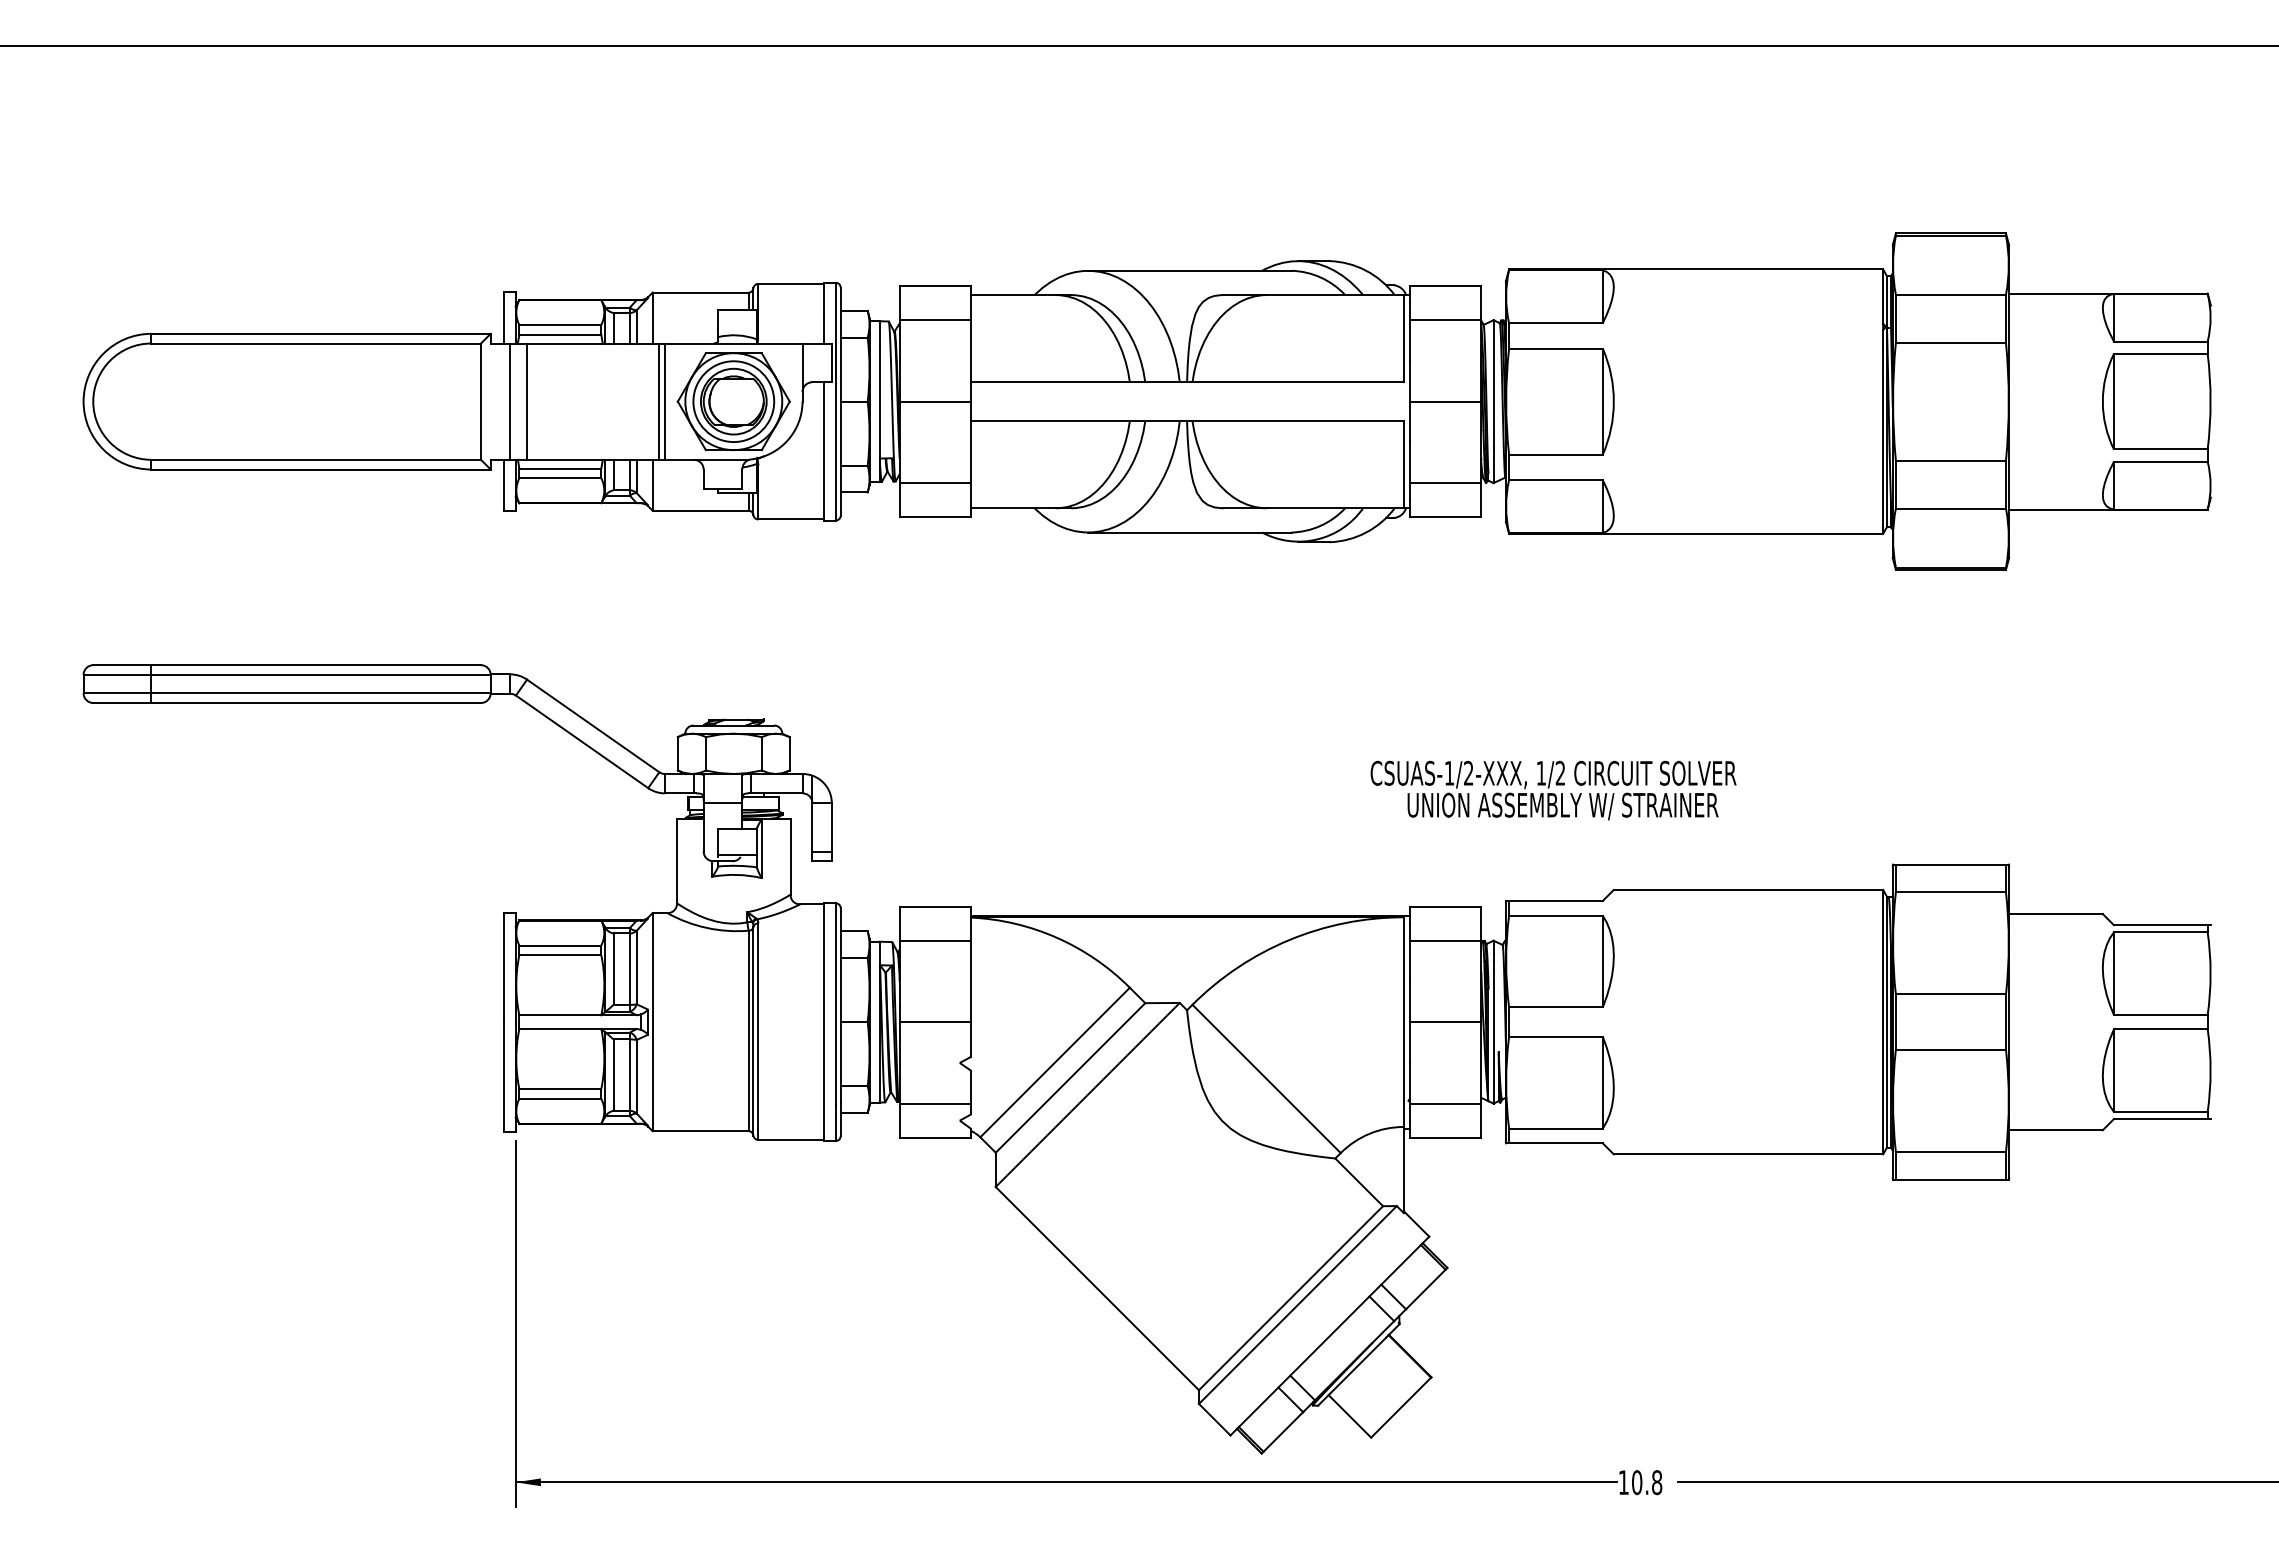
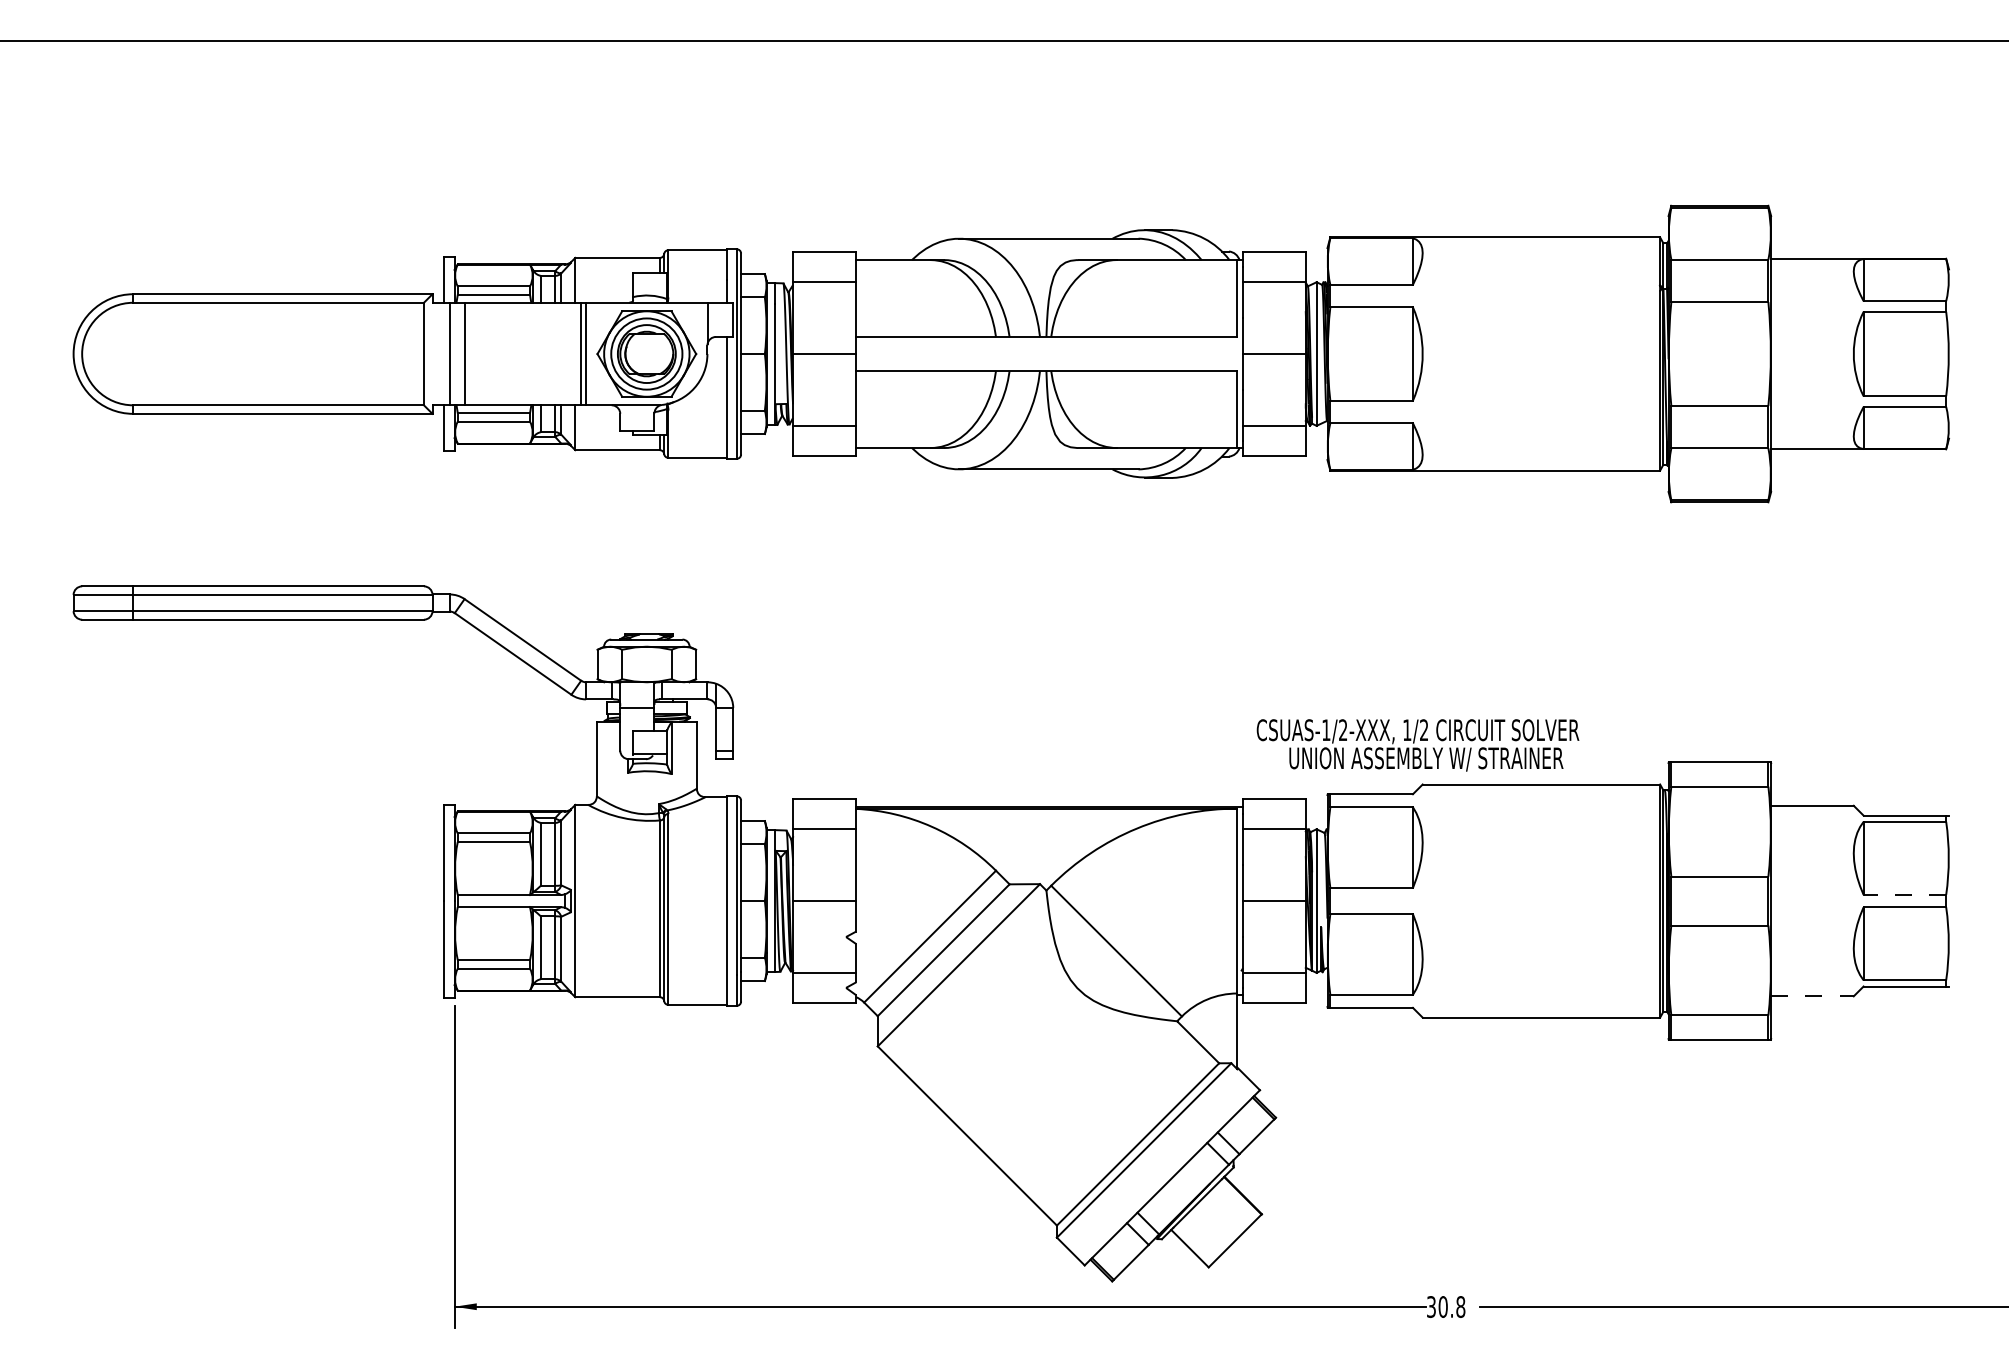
text: (1553, 790) -> (1417, 745), moved
line: (2160, 1015) -> (1904, 895), solid -> dashed
line: (2055, 1130) -> (1812, 996), solid -> dashed
text: (1623, 1482) -> (1431, 1306), 10.8 -> 30.8

